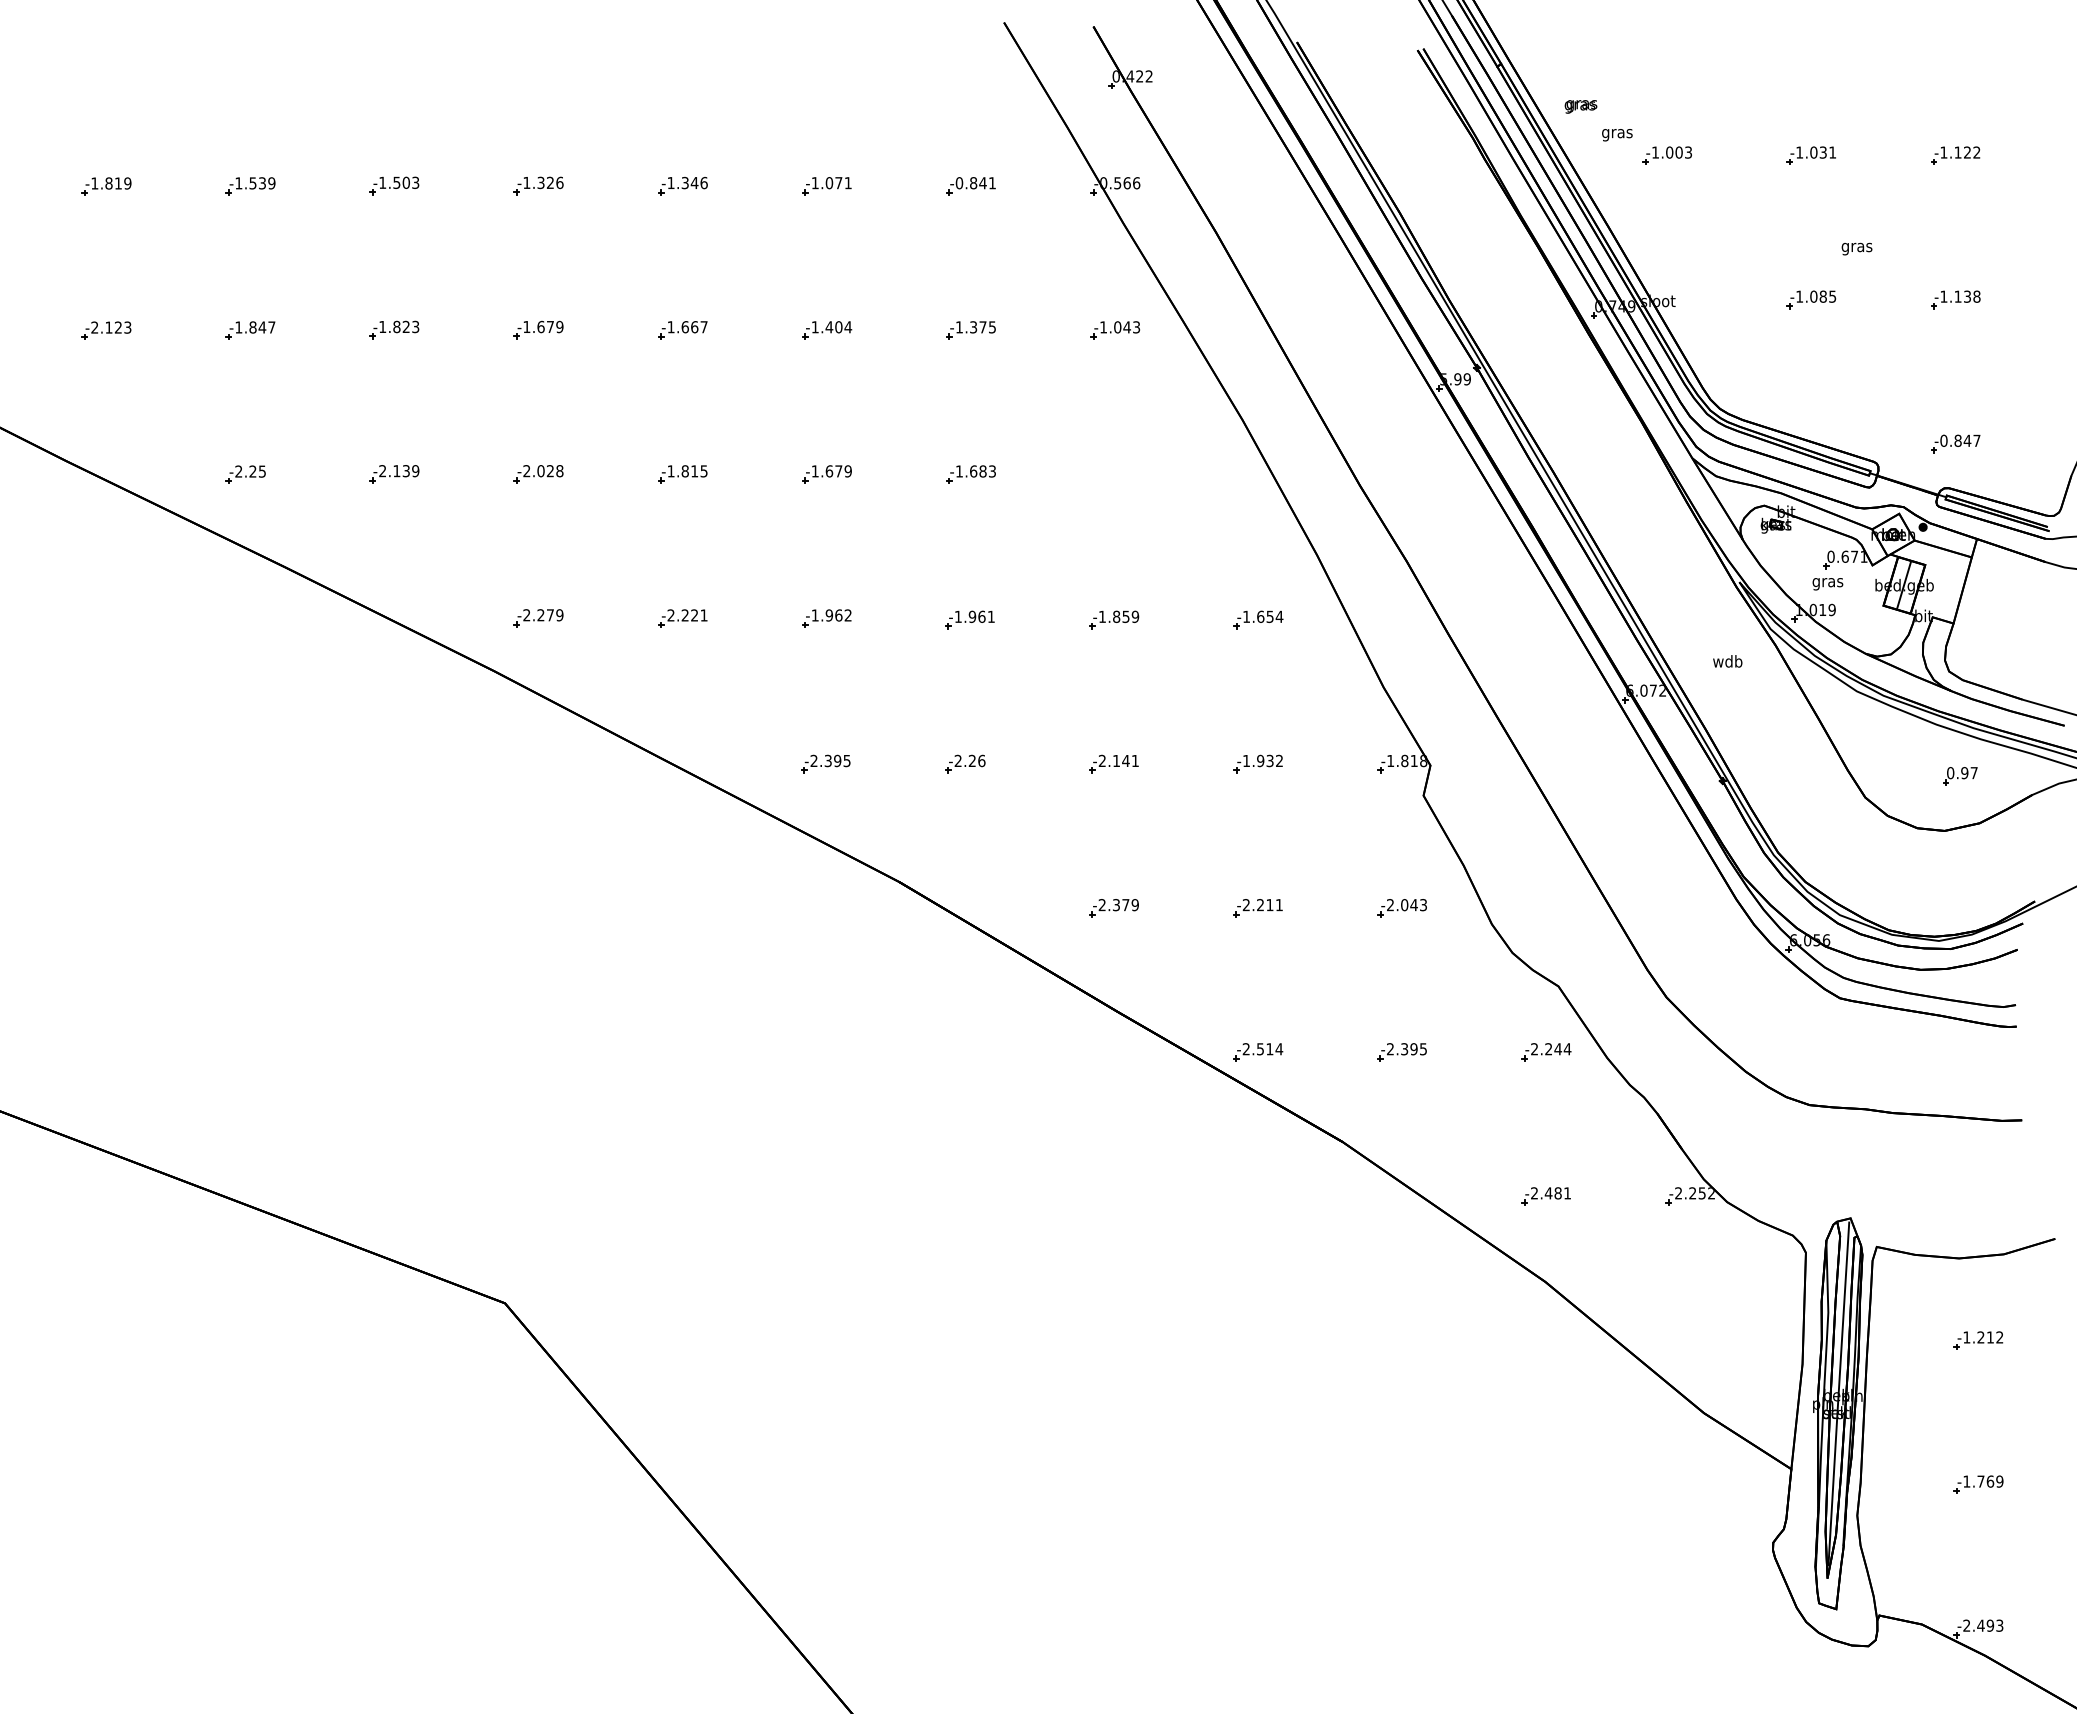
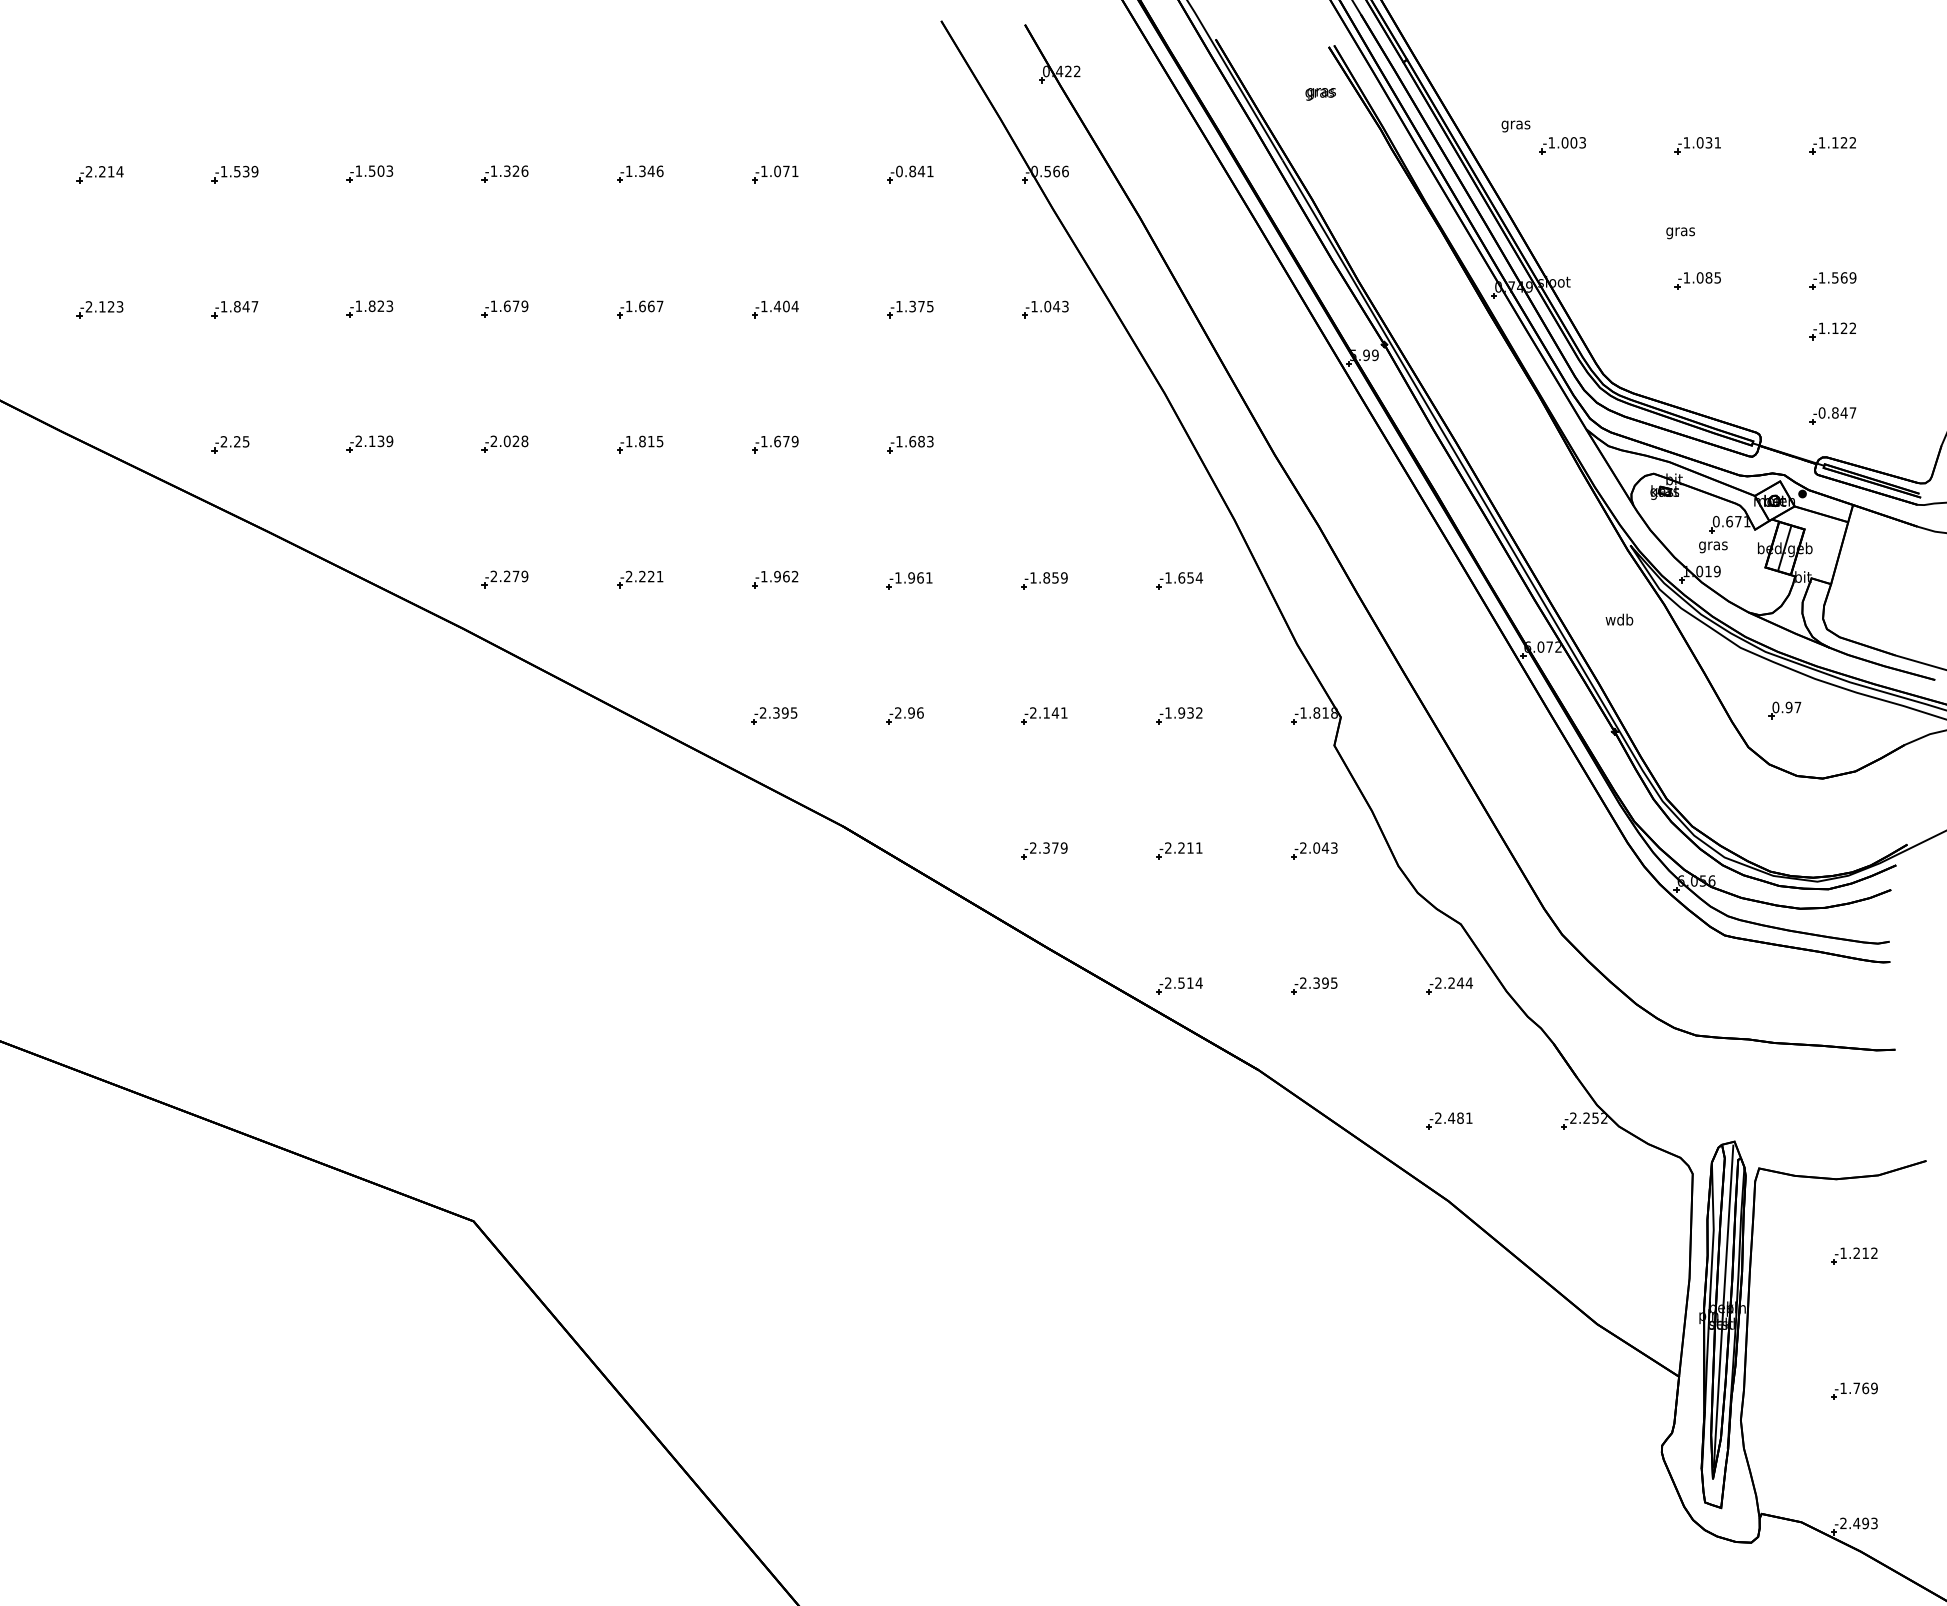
text: (1580, 106) -> (1320, 94), moved
text: (111, 183) -> (104, 171), -1.819 -> -2.214
text: (1856, 248) -> (1680, 232), moved
text: (1967, 296) -> (1844, 277), -1.138 -> -1.569
part: (1955, 353) -> (1832, 331), added
text: (972, 761) -> (911, 713), -2.26 -> -2.96
part: (1960, 776) -> (1785, 710), moved

